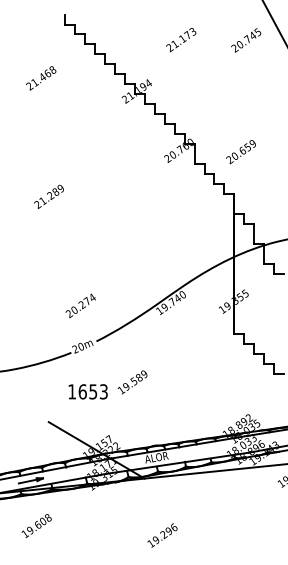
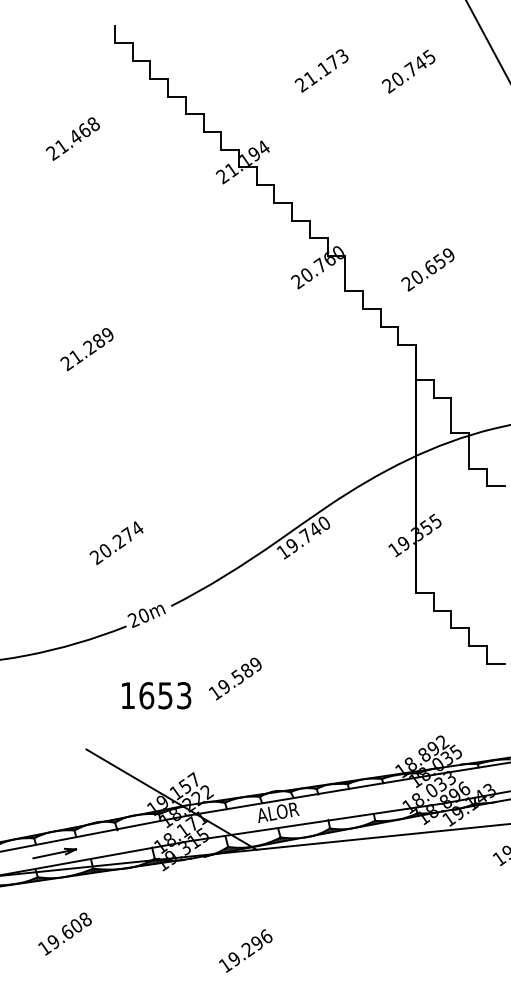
text: (246, 40) -> (409, 71), moved
text: (80, 305) -> (116, 542), moved
text: (162, 535) -> (245, 950), moved

